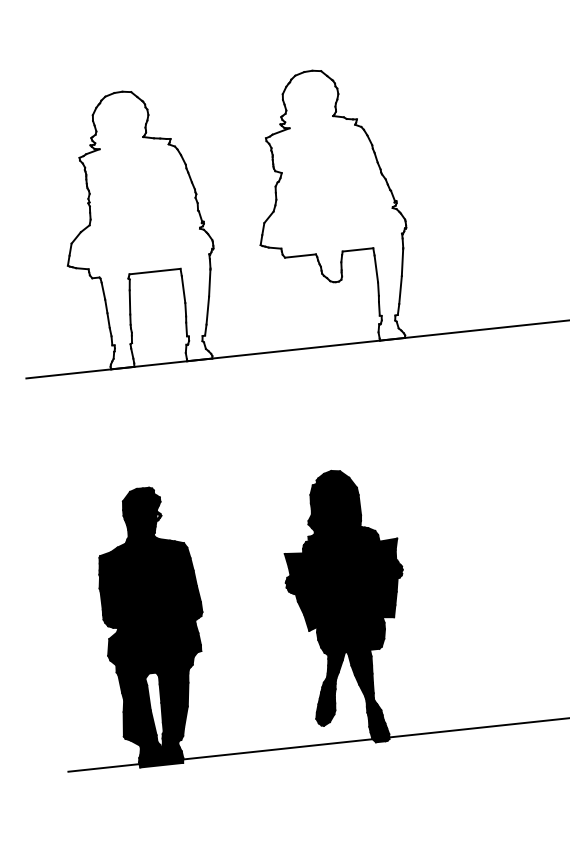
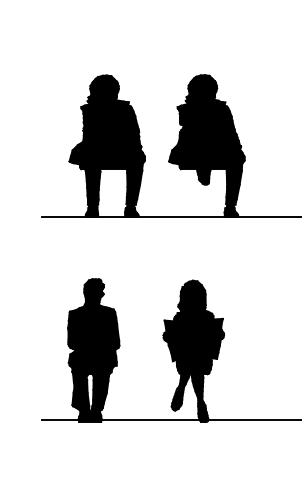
fill: (329, 206) -> (206, 145), added
fill: (136, 227) -> (106, 145), added

